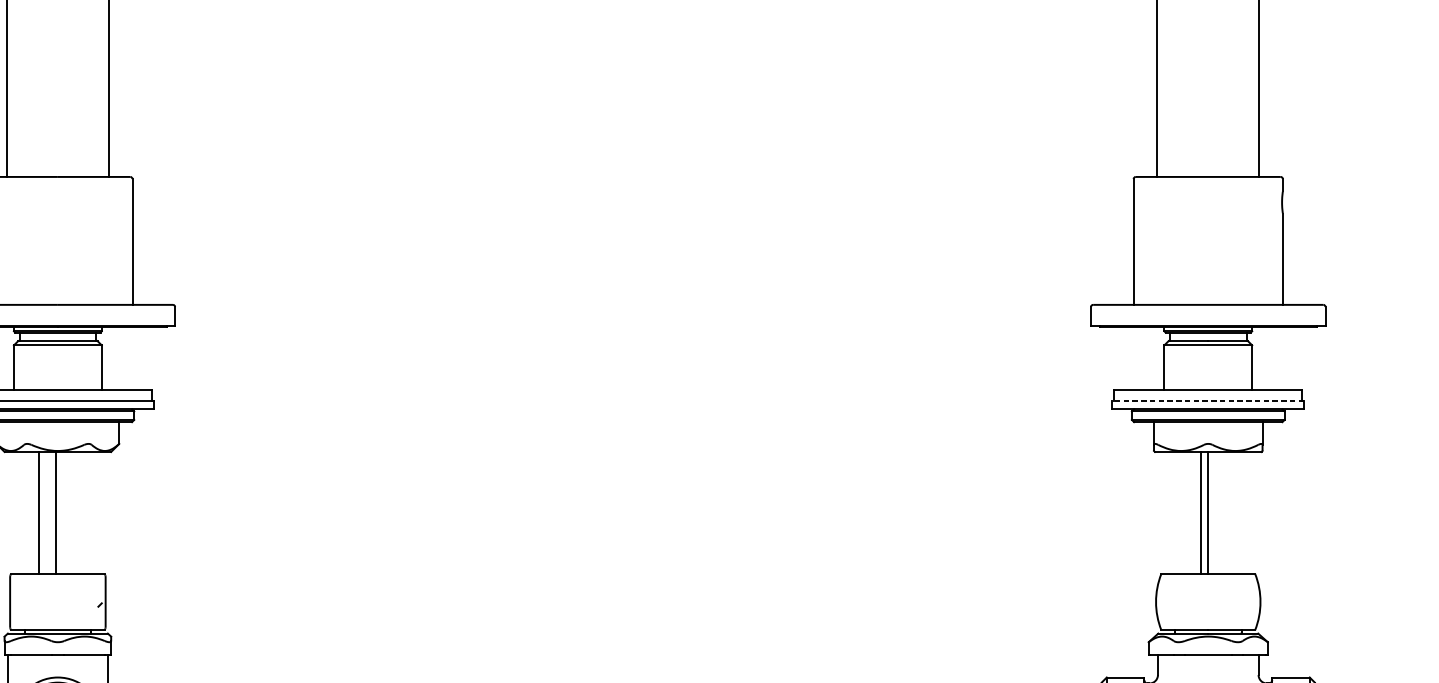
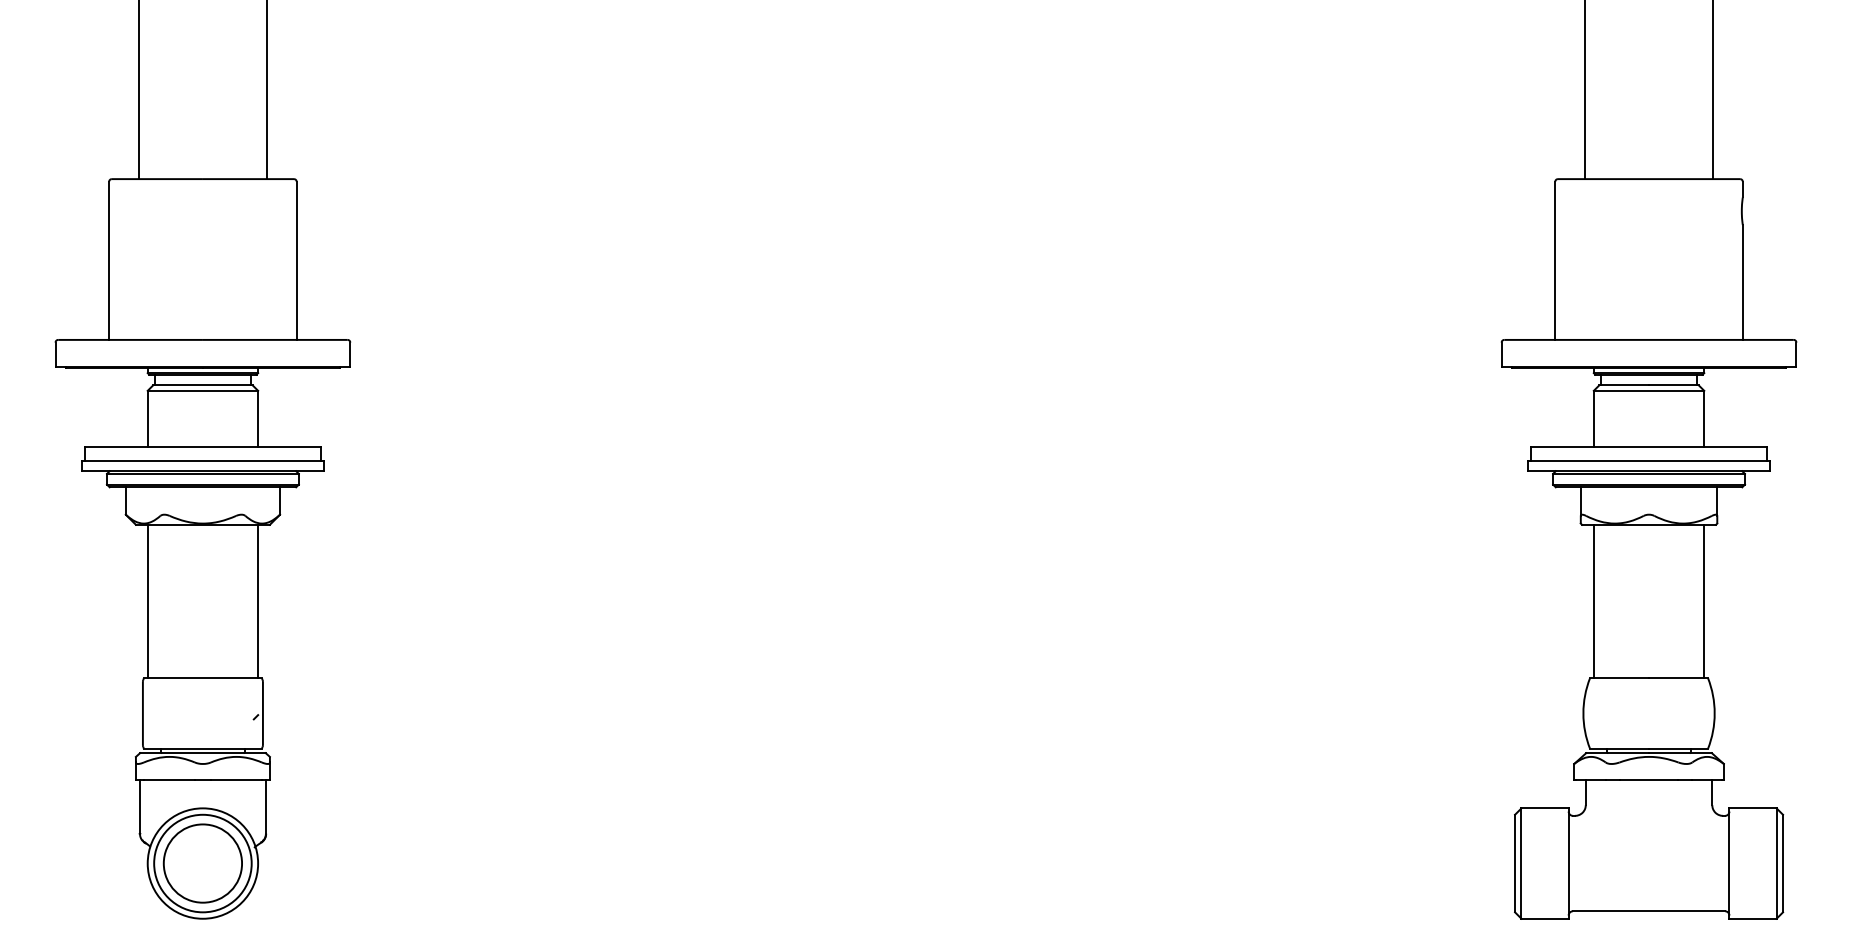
line: (1208, 400) -> (1649, 460), dashed -> solid
line: (38, 512) -> (147, 601), moved
line: (56, 512) -> (258, 601), moved
line: (1200, 512) -> (1593, 601), moved
line: (1207, 512) -> (1704, 601), moved

